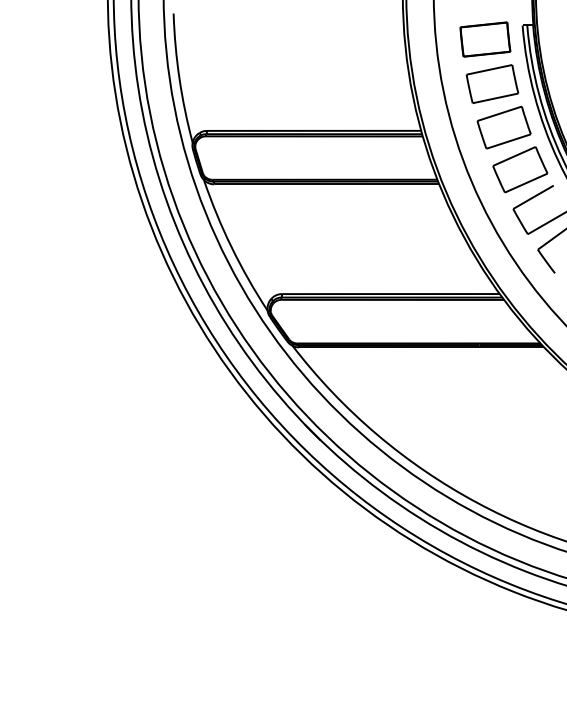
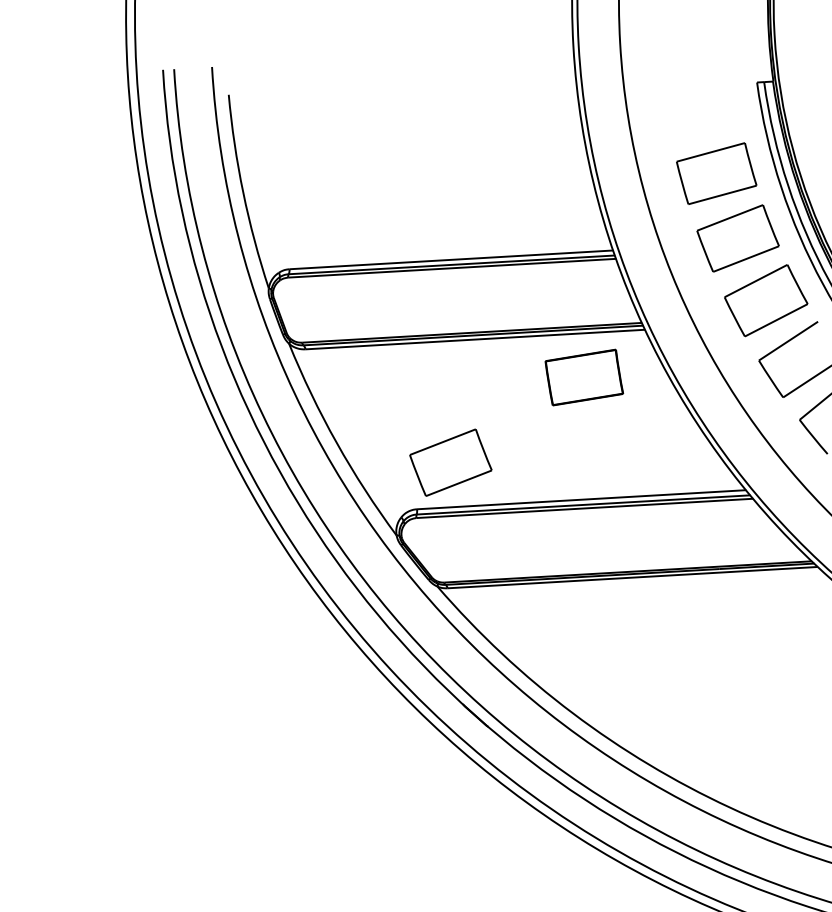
part: (485, 39) -> (584, 377), moved
part: (305, 264) -> (449, 462), added

